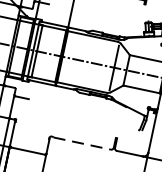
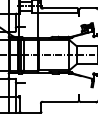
line: (82, 144) -> (60, 102), dashed -> solid

